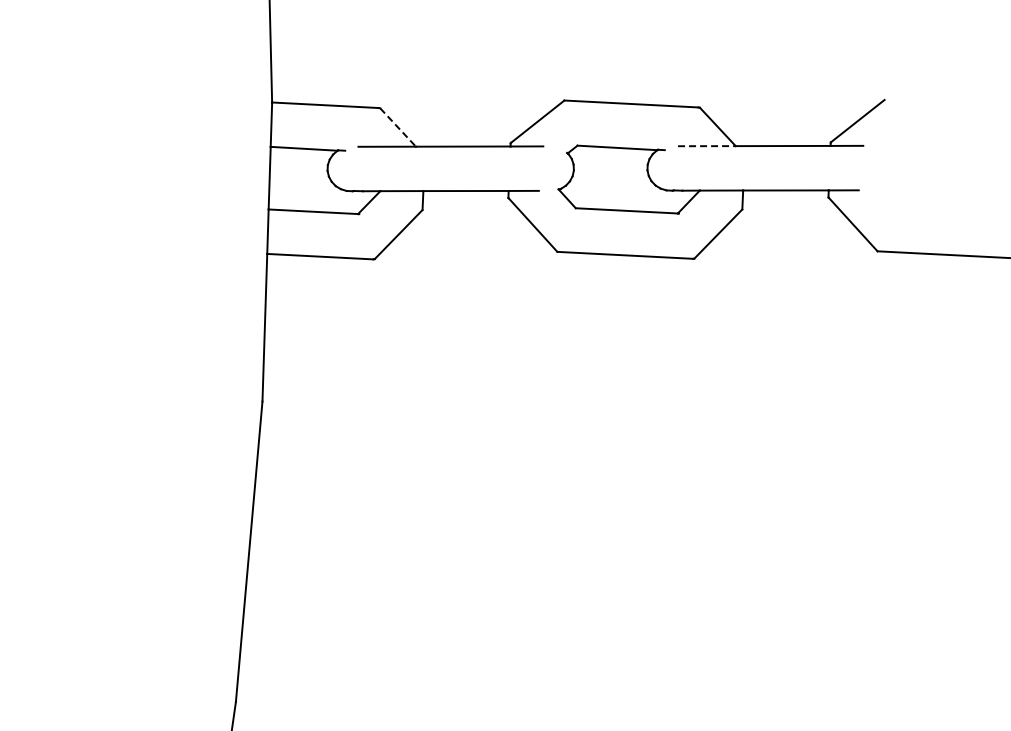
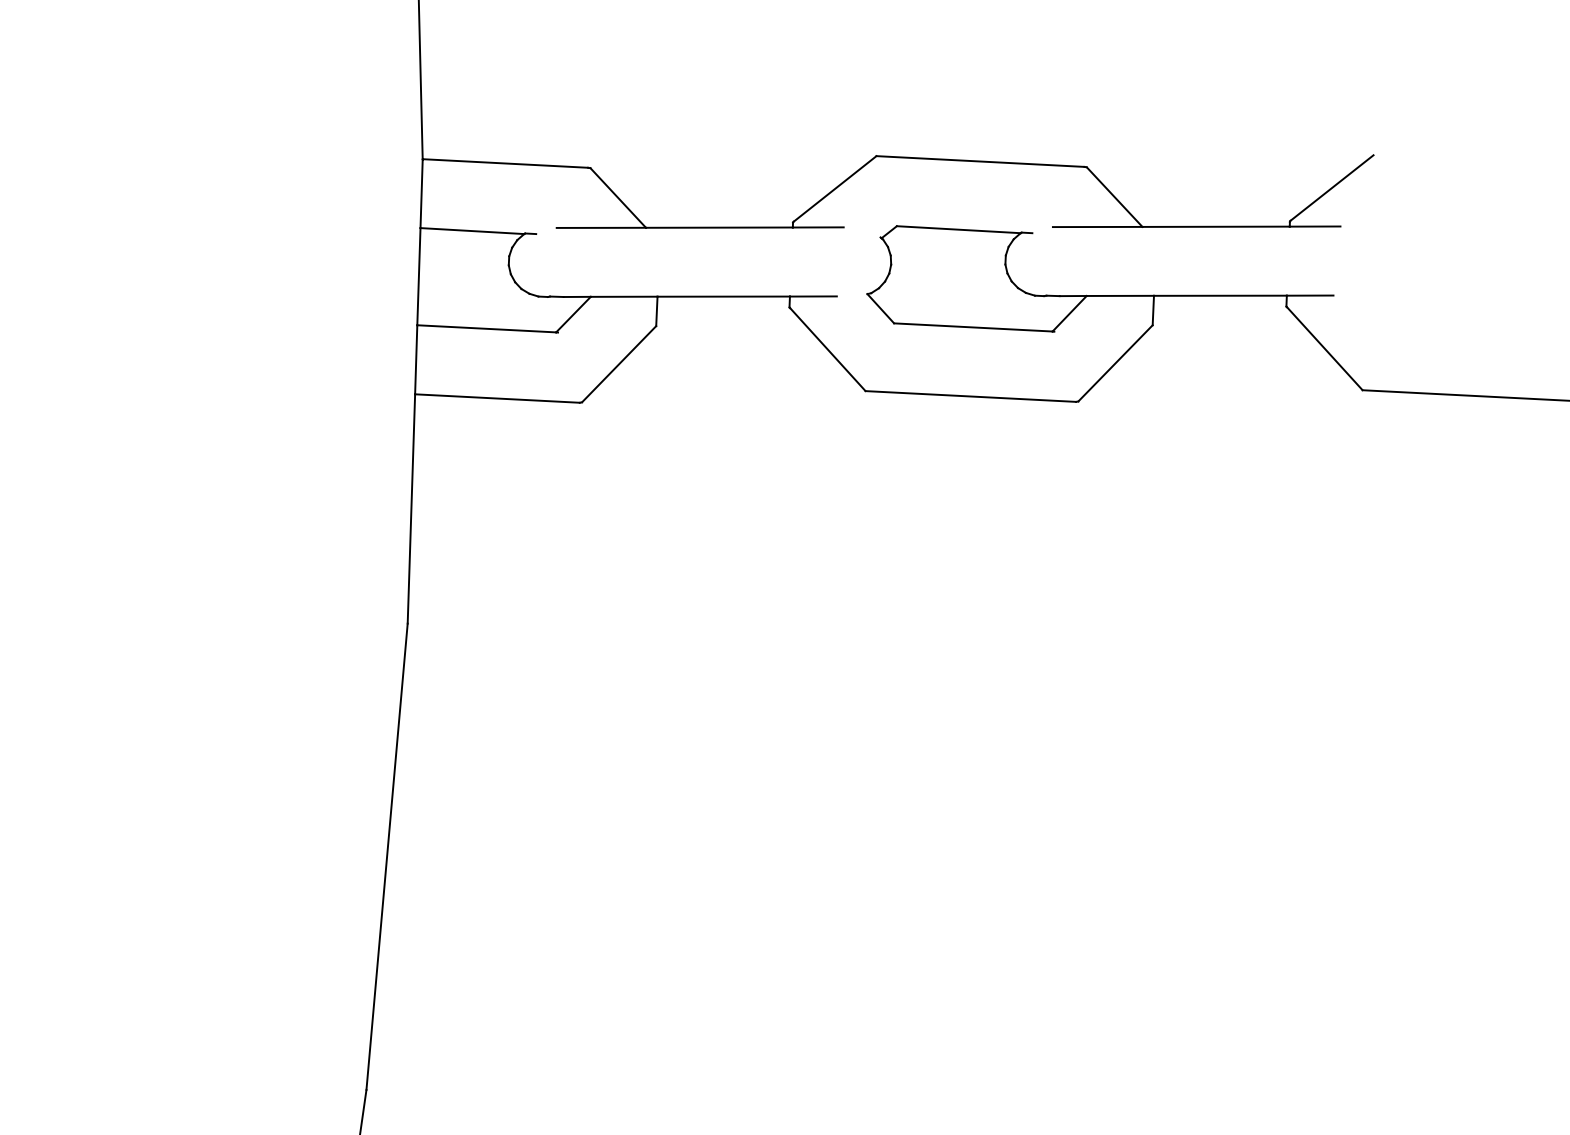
line: (398, 127) -> (618, 198), dashed -> solid
line: (706, 146) -> (1097, 227), dashed -> solid

